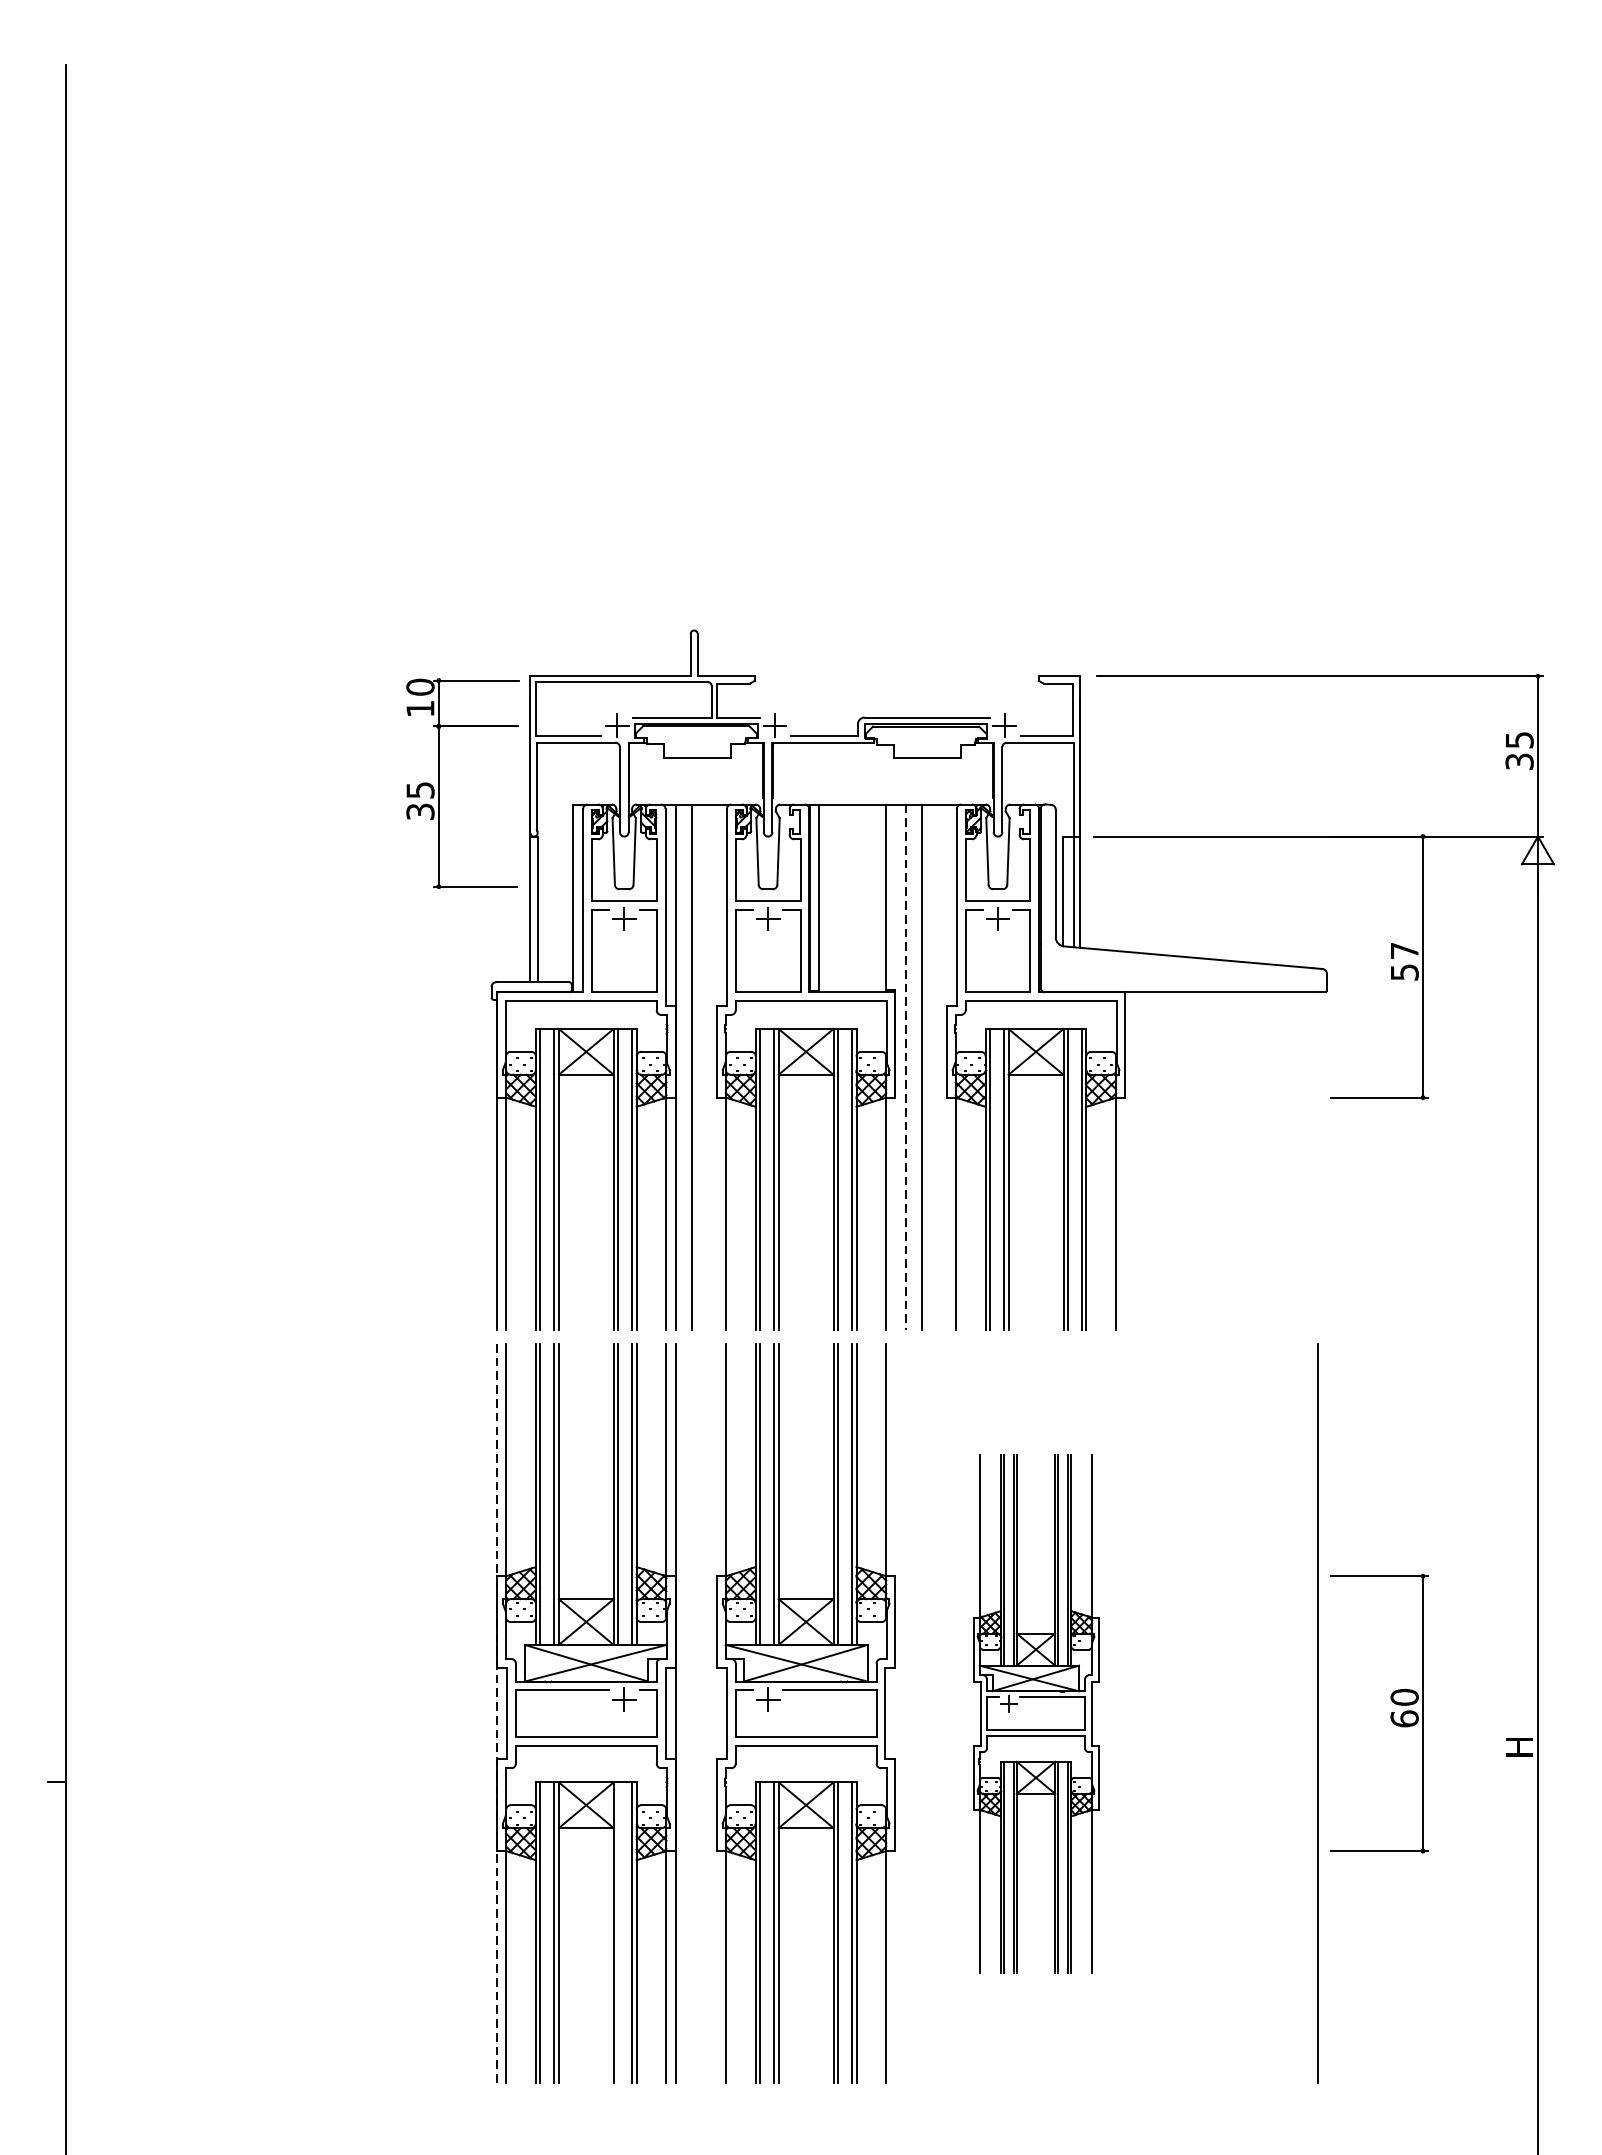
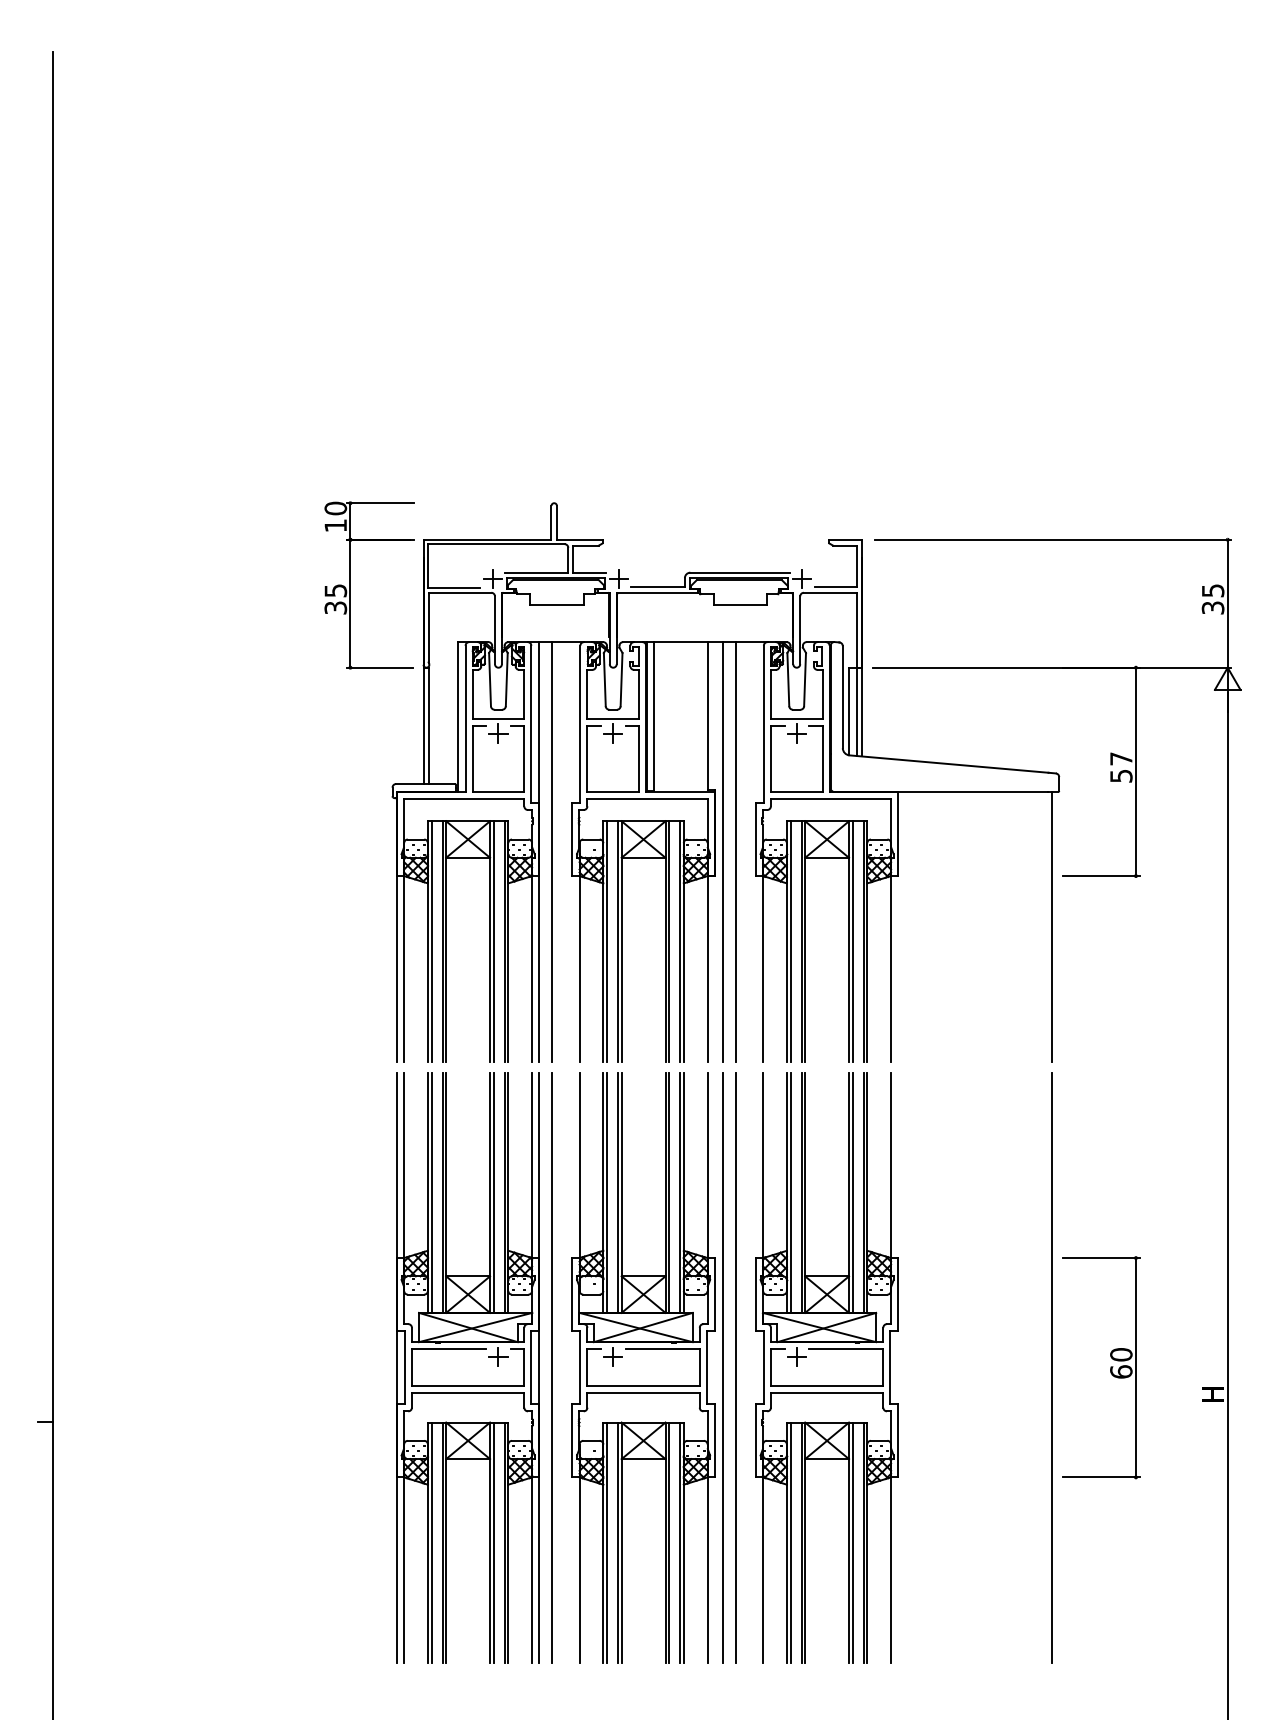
part: (438, 783) -> (350, 585), moved
line: (904, 1066) -> (722, 851), dashed -> solid
line: (1317, 1160) -> (1051, 926), added
line: (691, 1713) -> (552, 1367), added
line: (904, 1713) -> (722, 1367), added
line: (921, 1713) -> (735, 1367), added
part: (1035, 1713) -> (826, 1367), size x1.43
line: (496, 1714) -> (396, 1368), dashed -> solid
line: (618, 1932) -> (493, 1542), added

